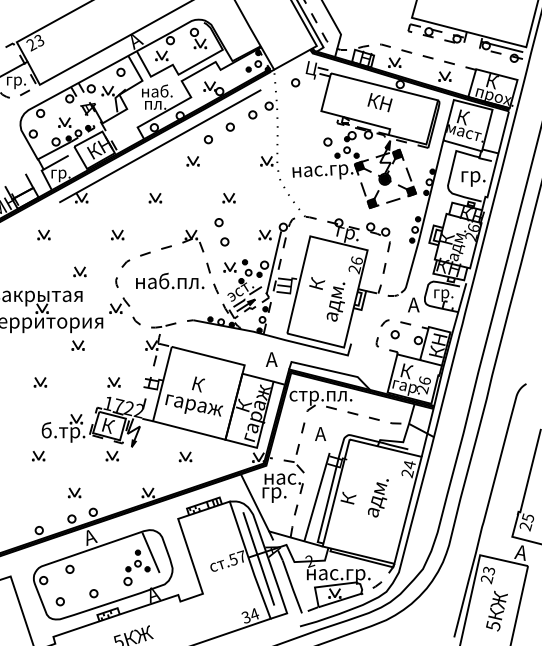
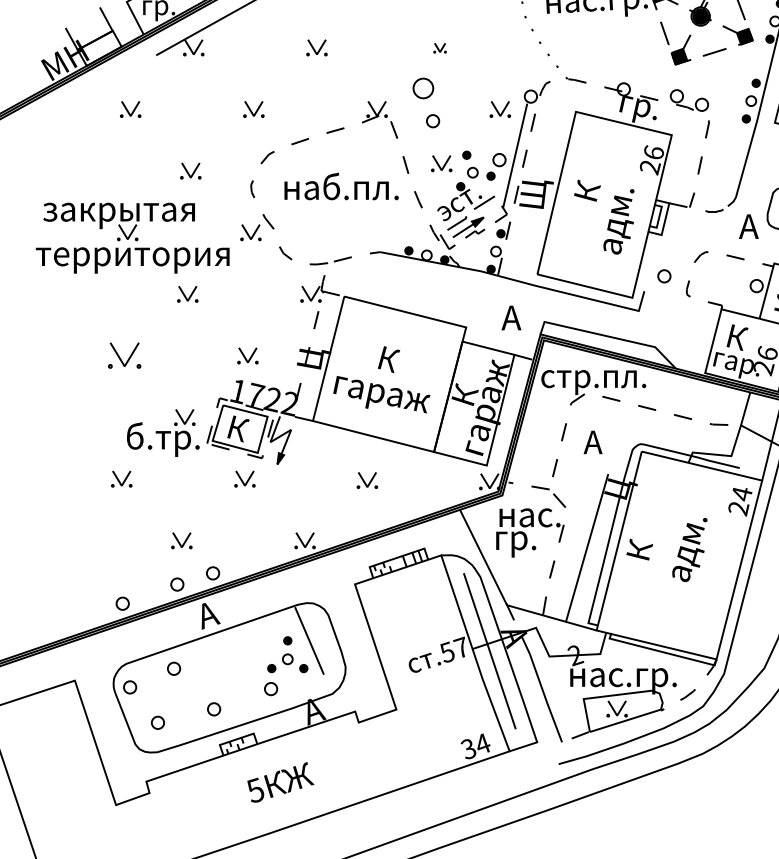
part: (228, 198) -> (439, 48), size x0.6
part: (218, 222) -> (422, 88), size x1.6
part: (394, 334) -> (663, 275), moved
part: (40, 382) -> (124, 356), size x1.6

